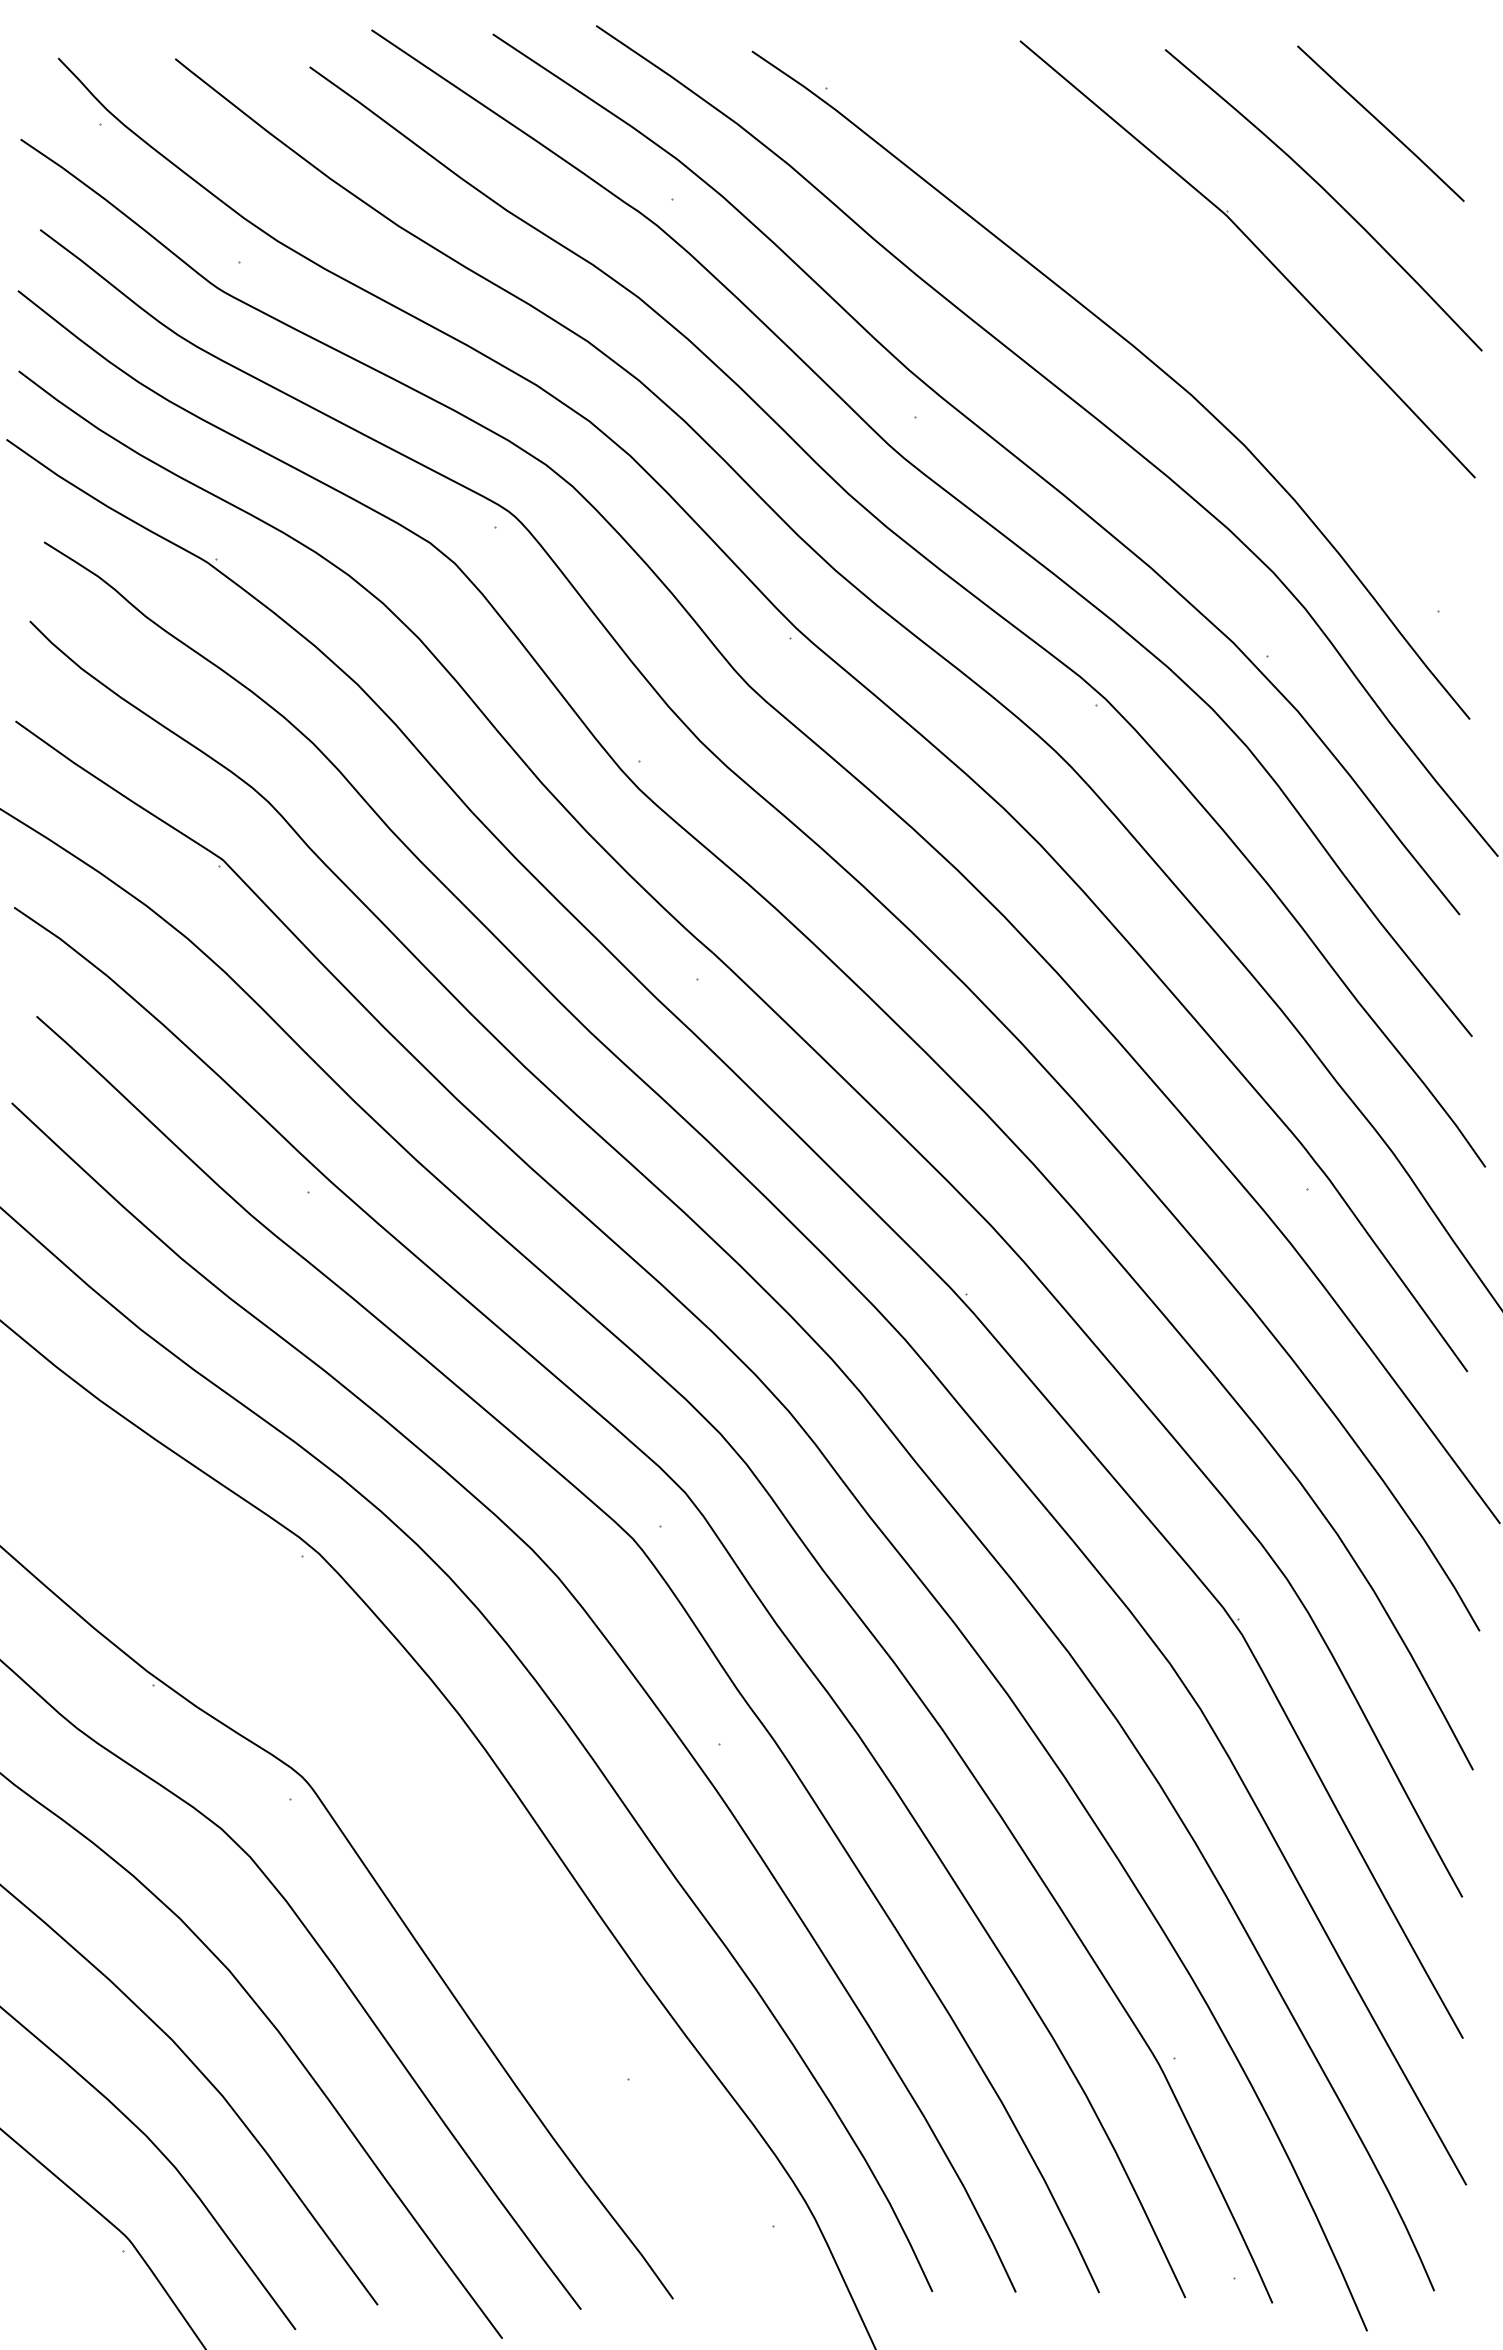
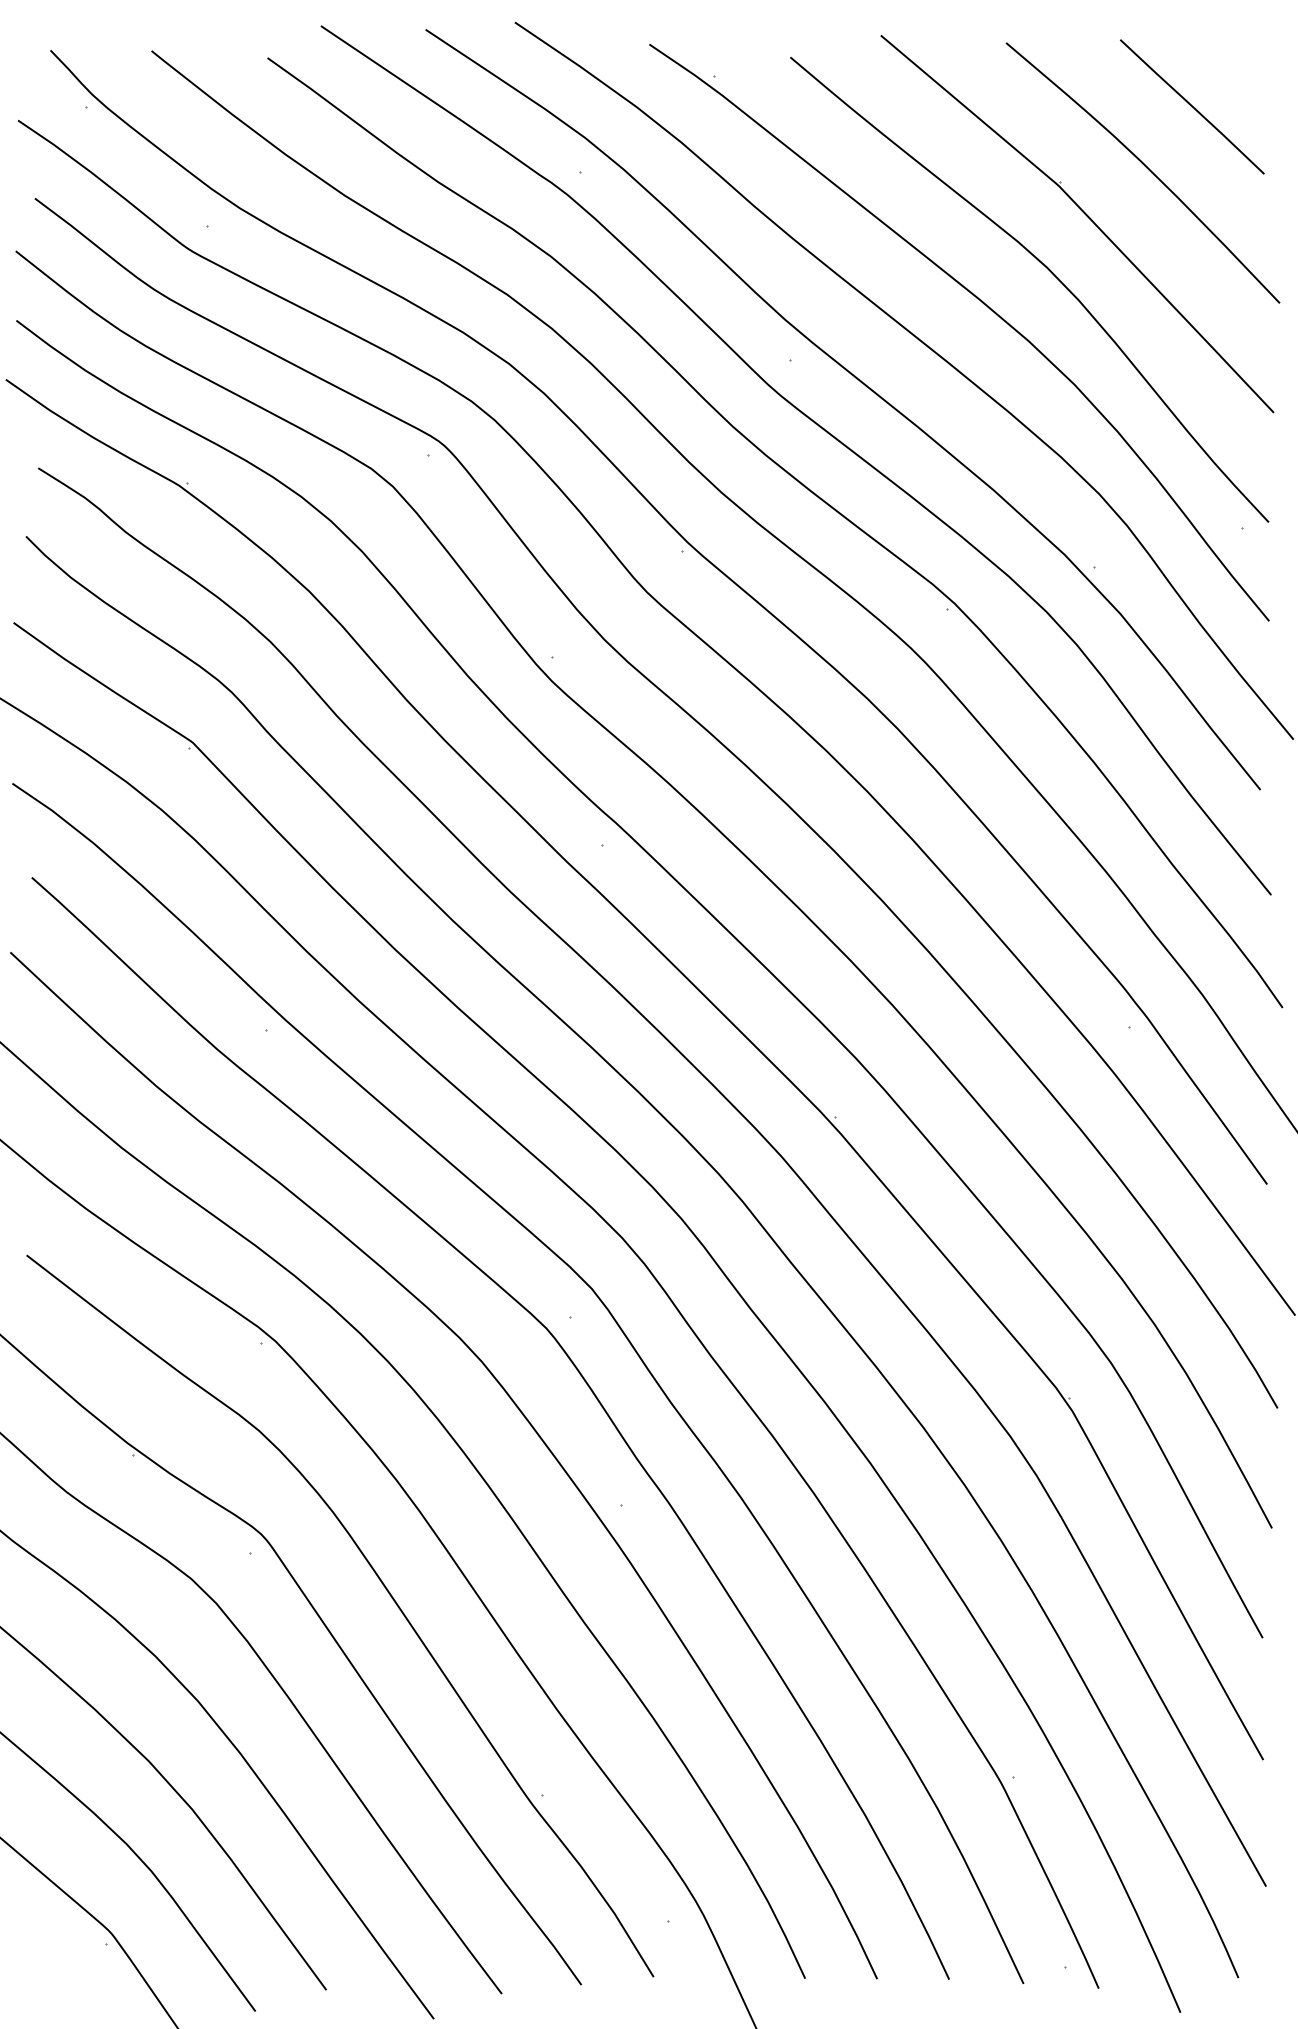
curve: (1214, 313) -> (1048, 270), added
curve: (443, 1836) -> (383, 1585), added

